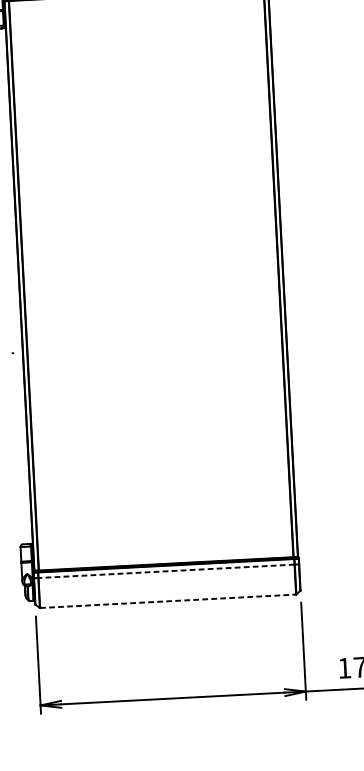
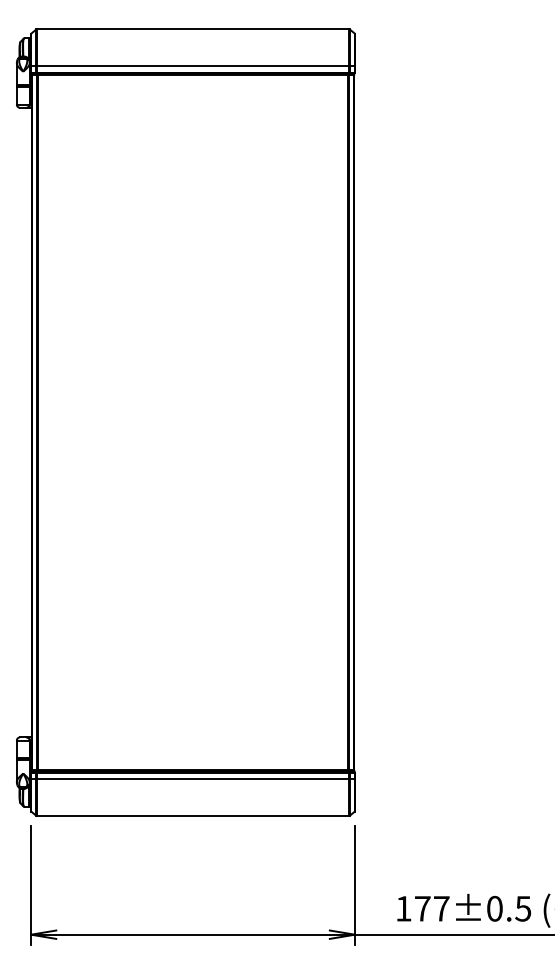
line: (166, 571) -> (192, 779), dashed -> solid
line: (168, 601) -> (193, 816), dashed -> solid

